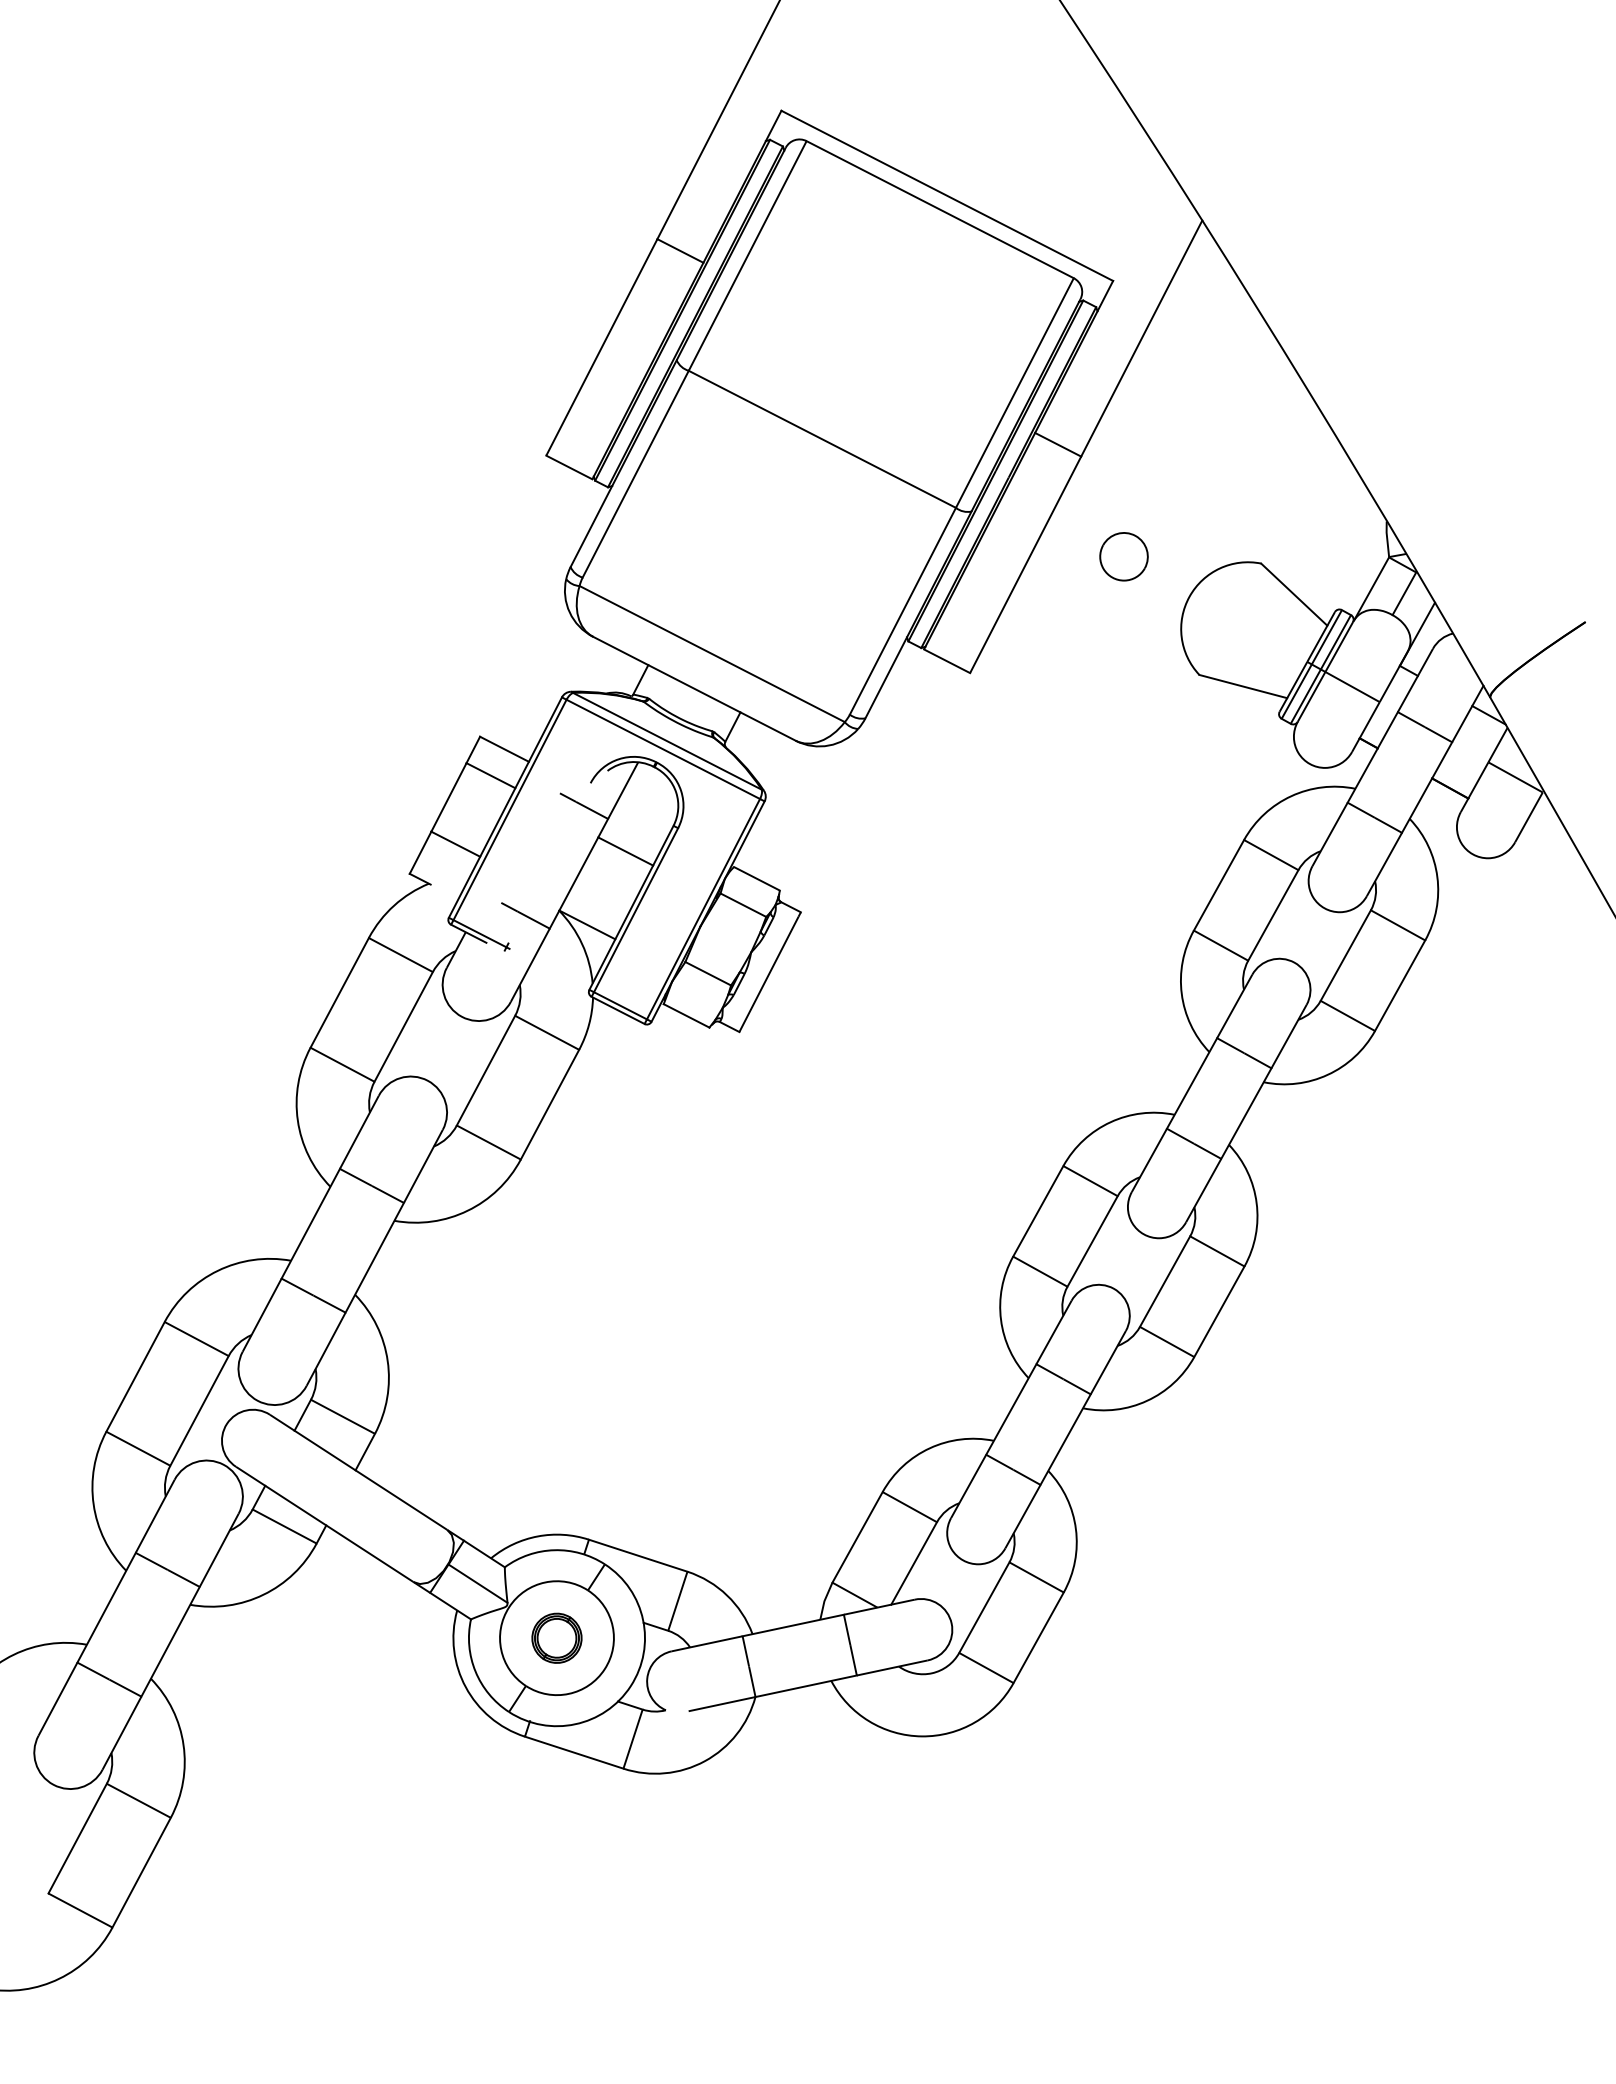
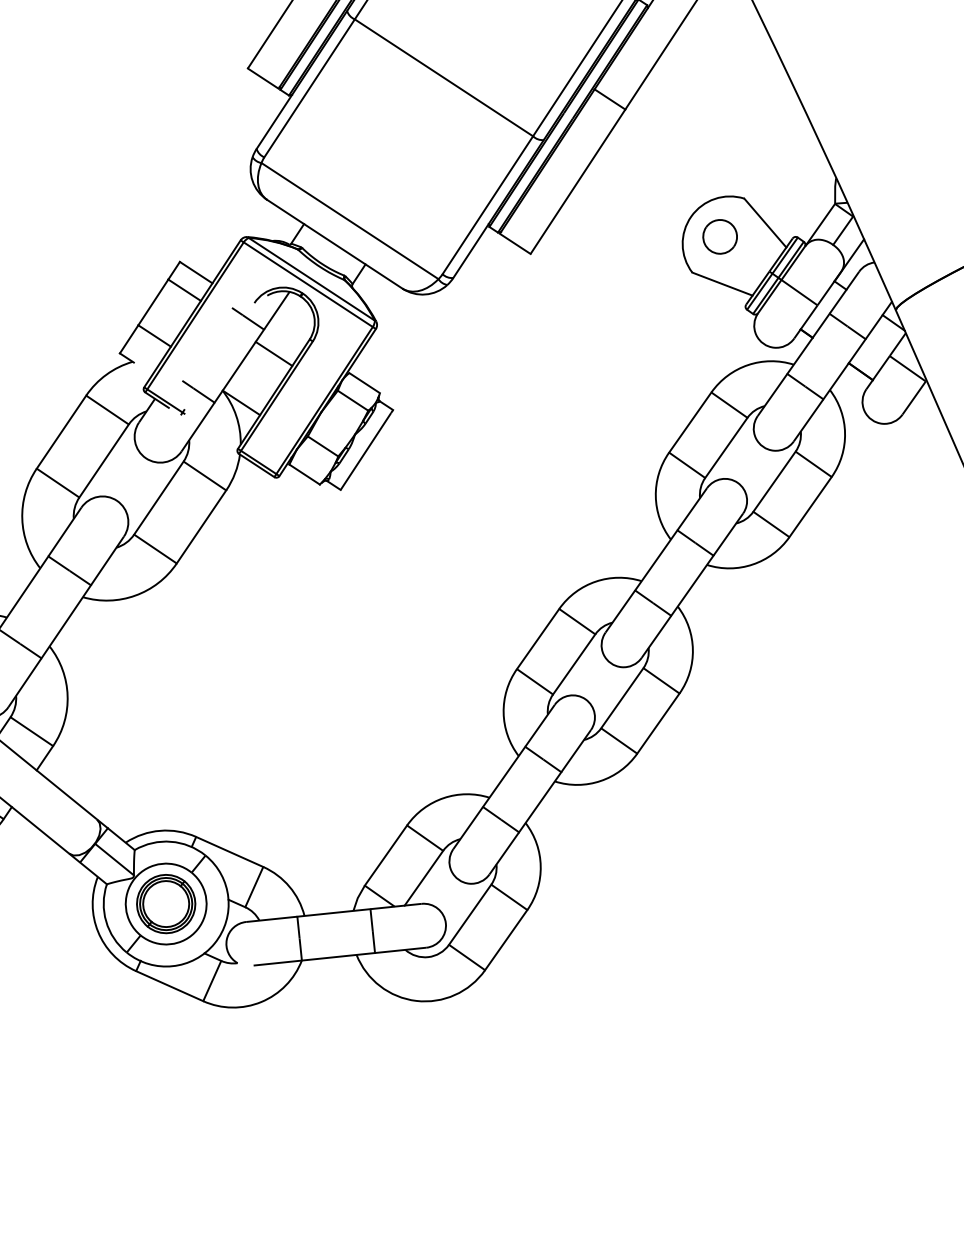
part: (1123, 556) -> (719, 236), moved
part: (556, 1638) -> (165, 904), size x1.67

